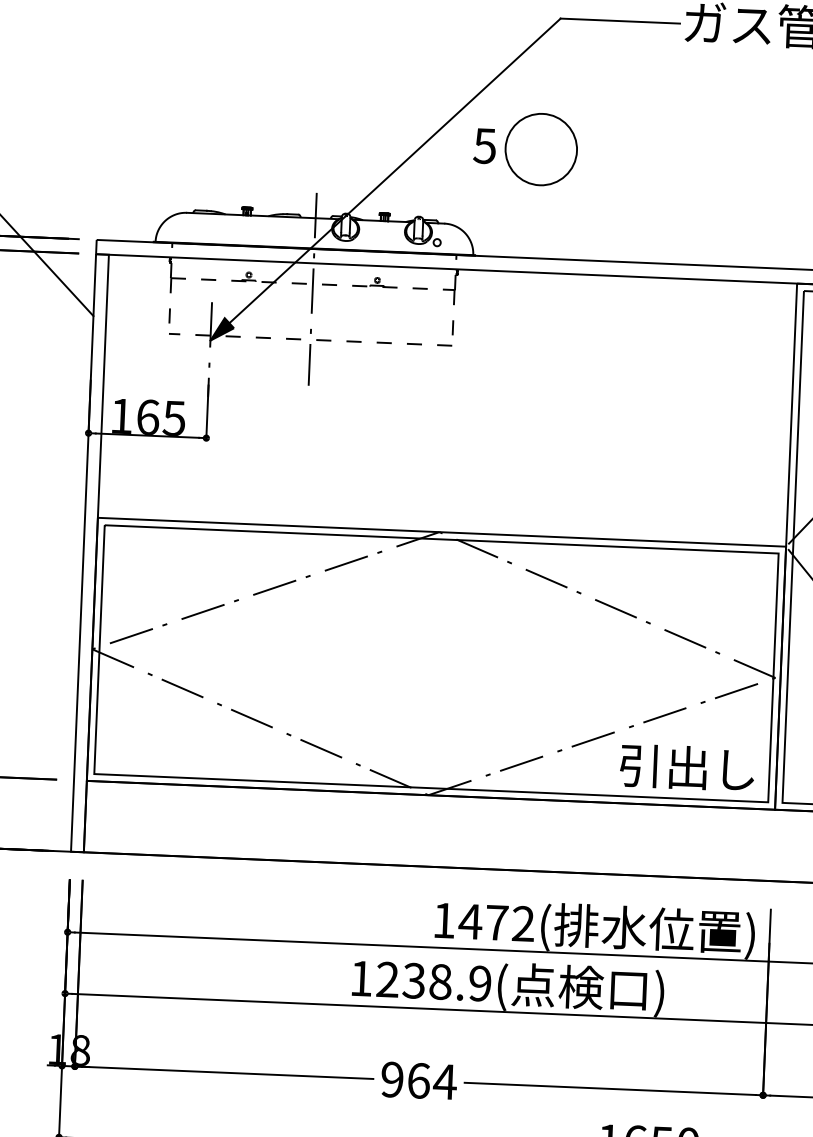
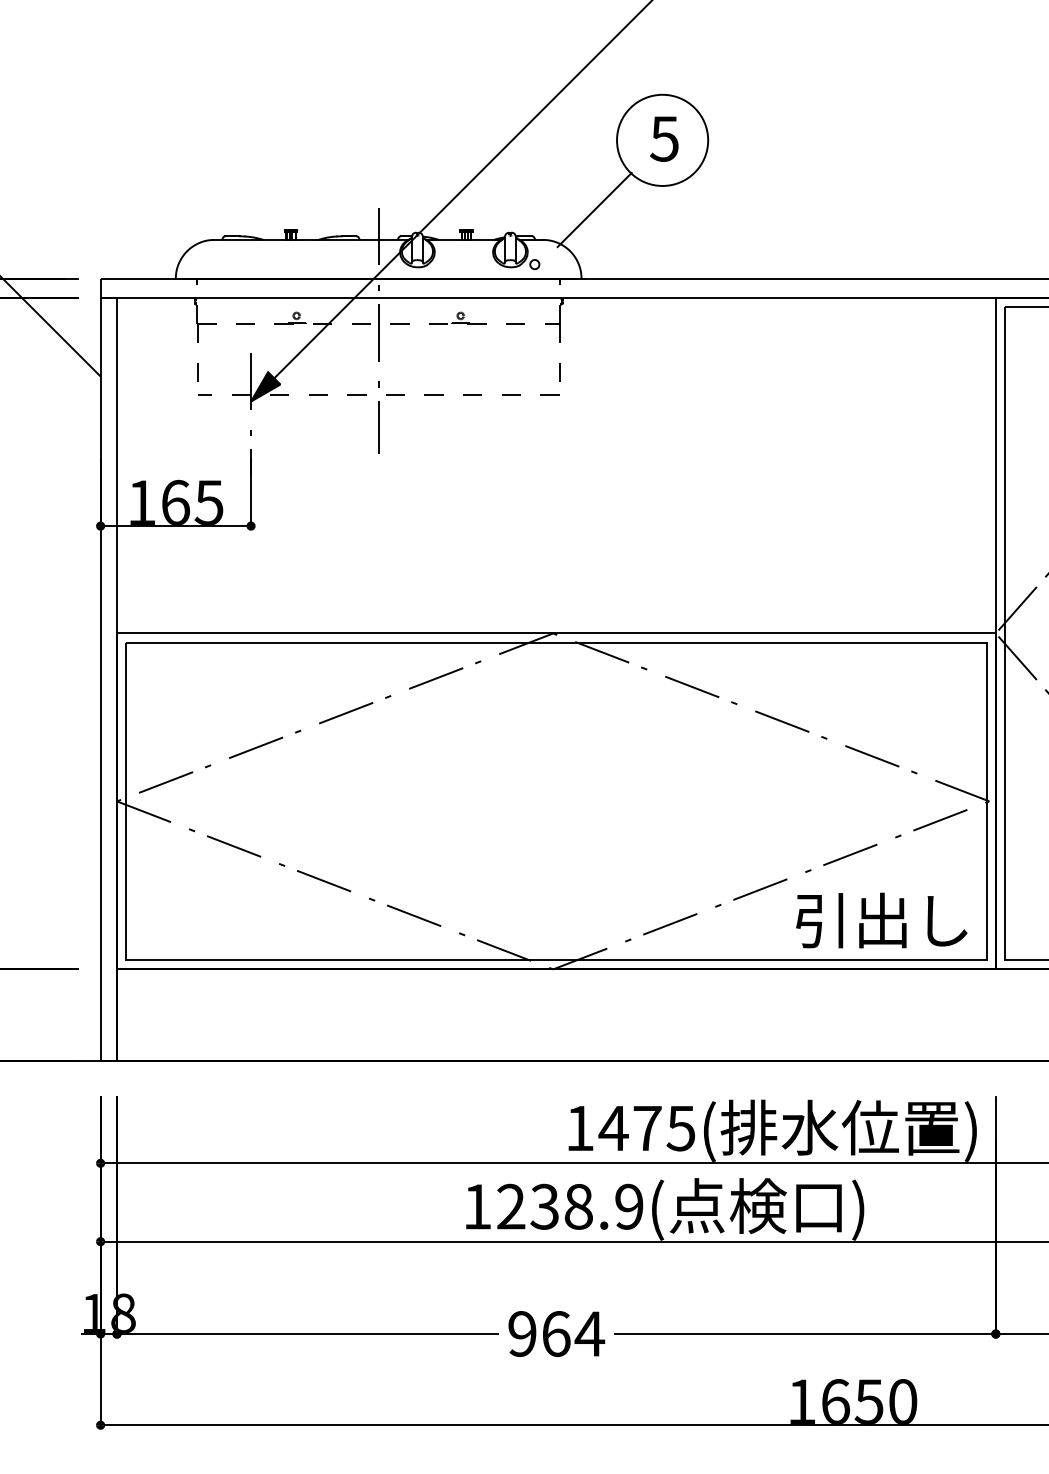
text: (484, 145) -> (664, 138), moved
line: (485, 201) -> (594, 209), added
text: (522, 923) -> (680, 1128), 1472( -> 1475(

